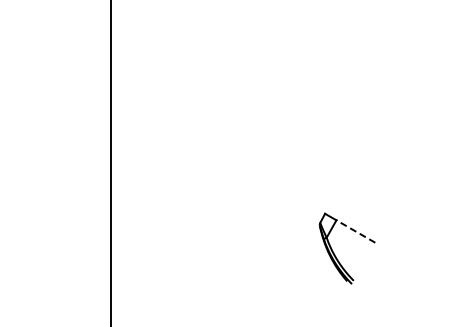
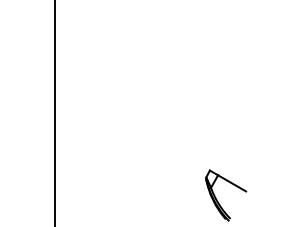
line: (355, 231) -> (231, 183), dashed -> solid

